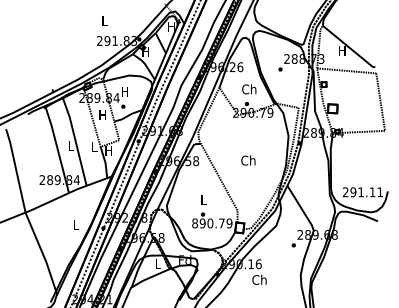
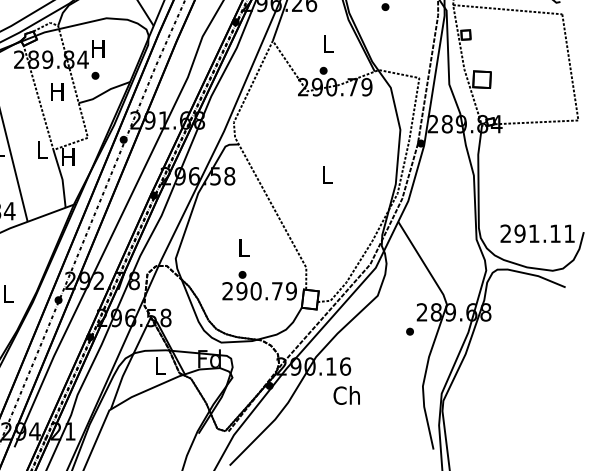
text: (249, 89) -> (328, 44), Ch -> L
text: (248, 160) -> (326, 175), Ch -> L
text: (194, 223) -> (226, 291), 890.79 -> 290.79

